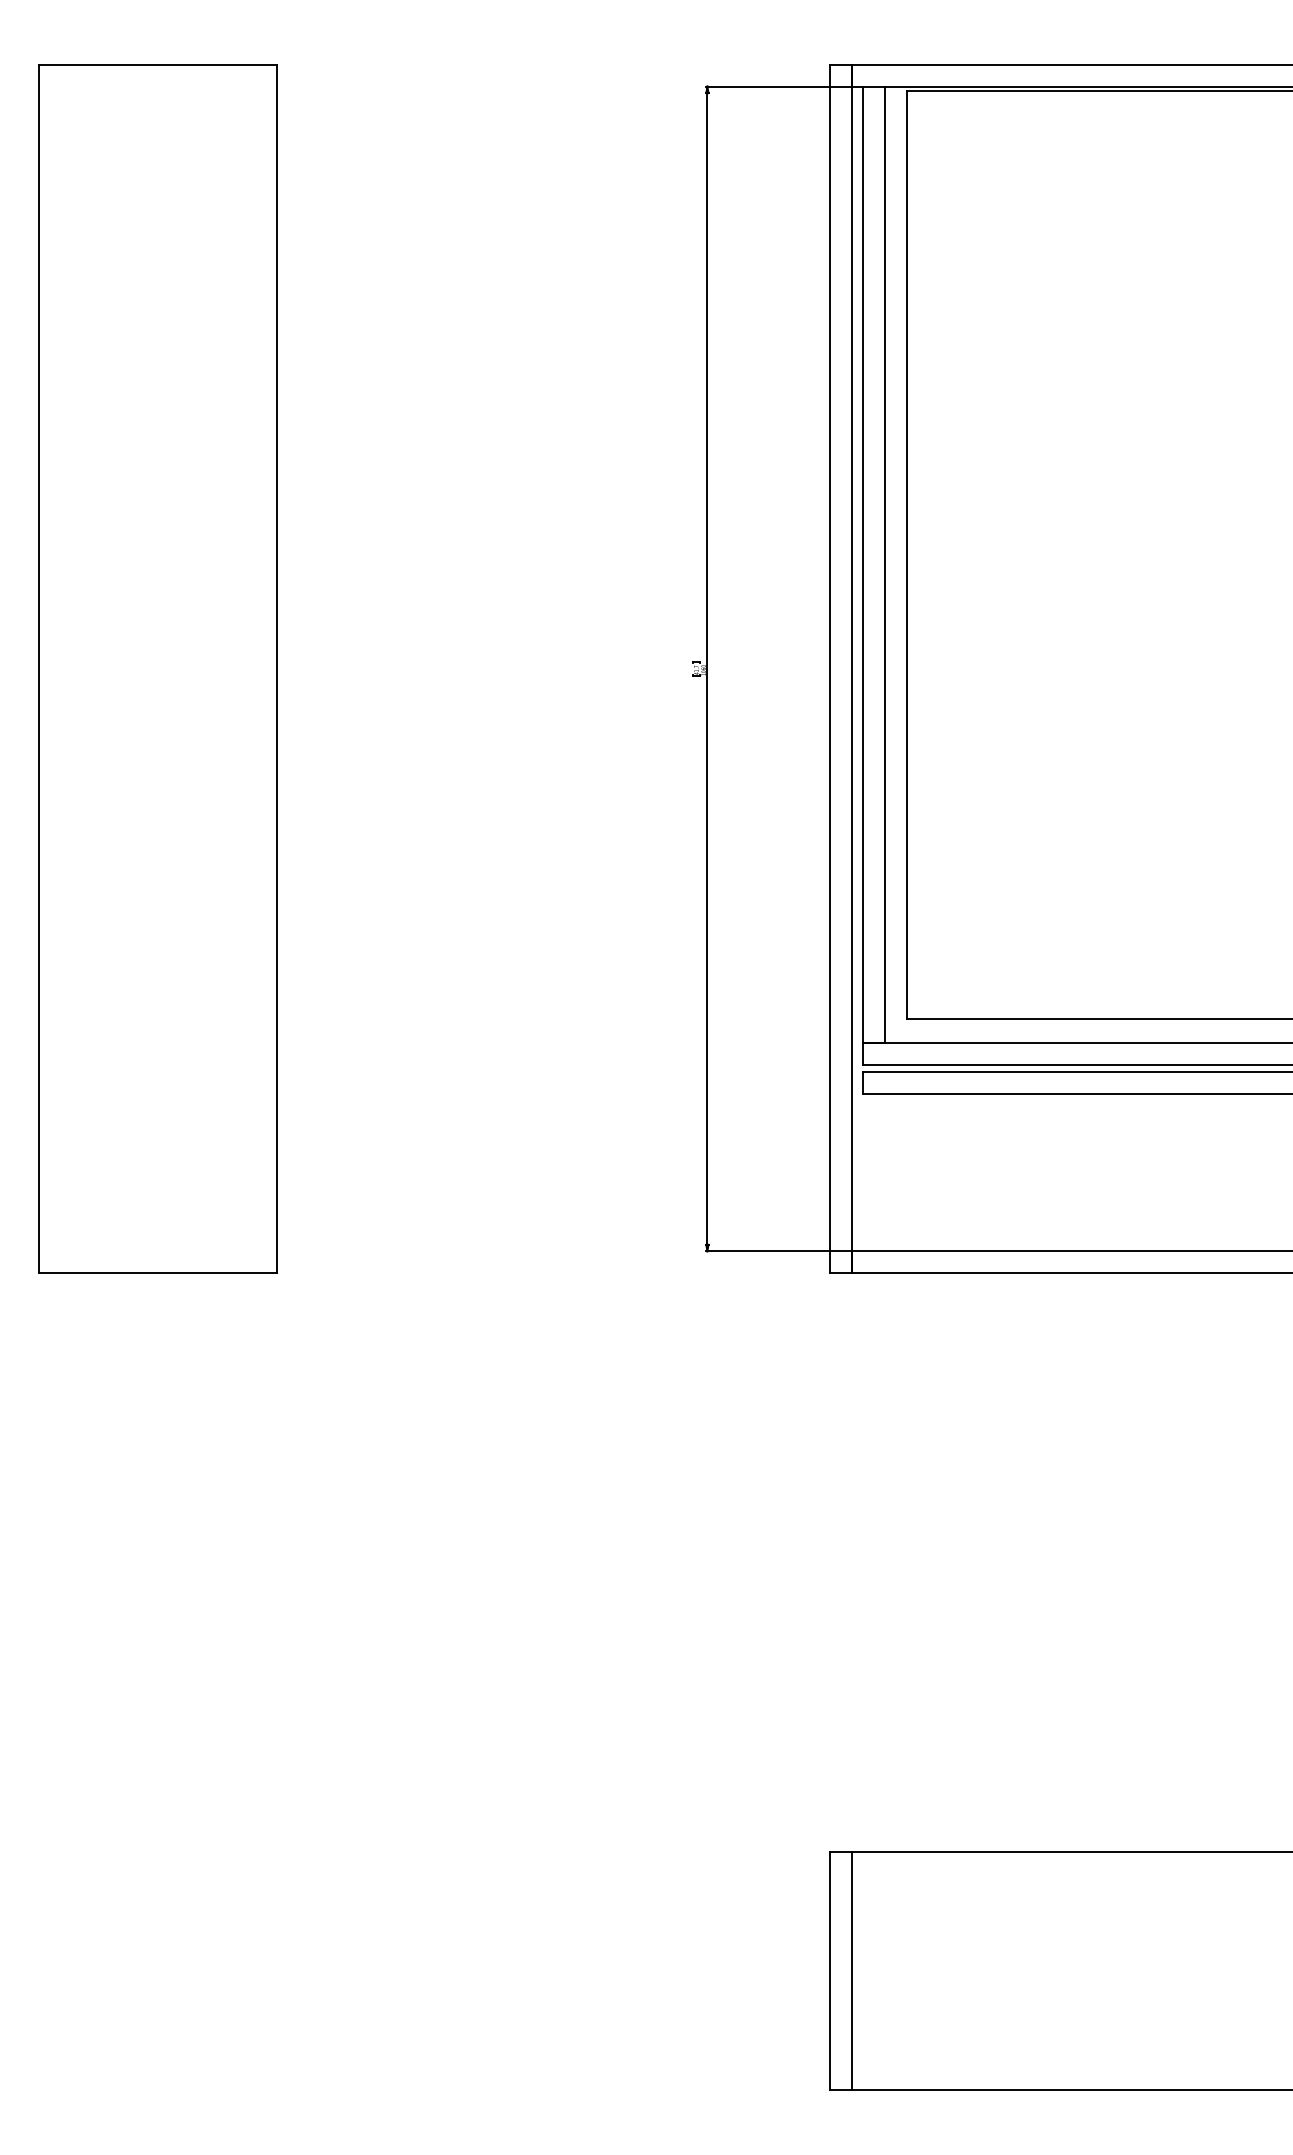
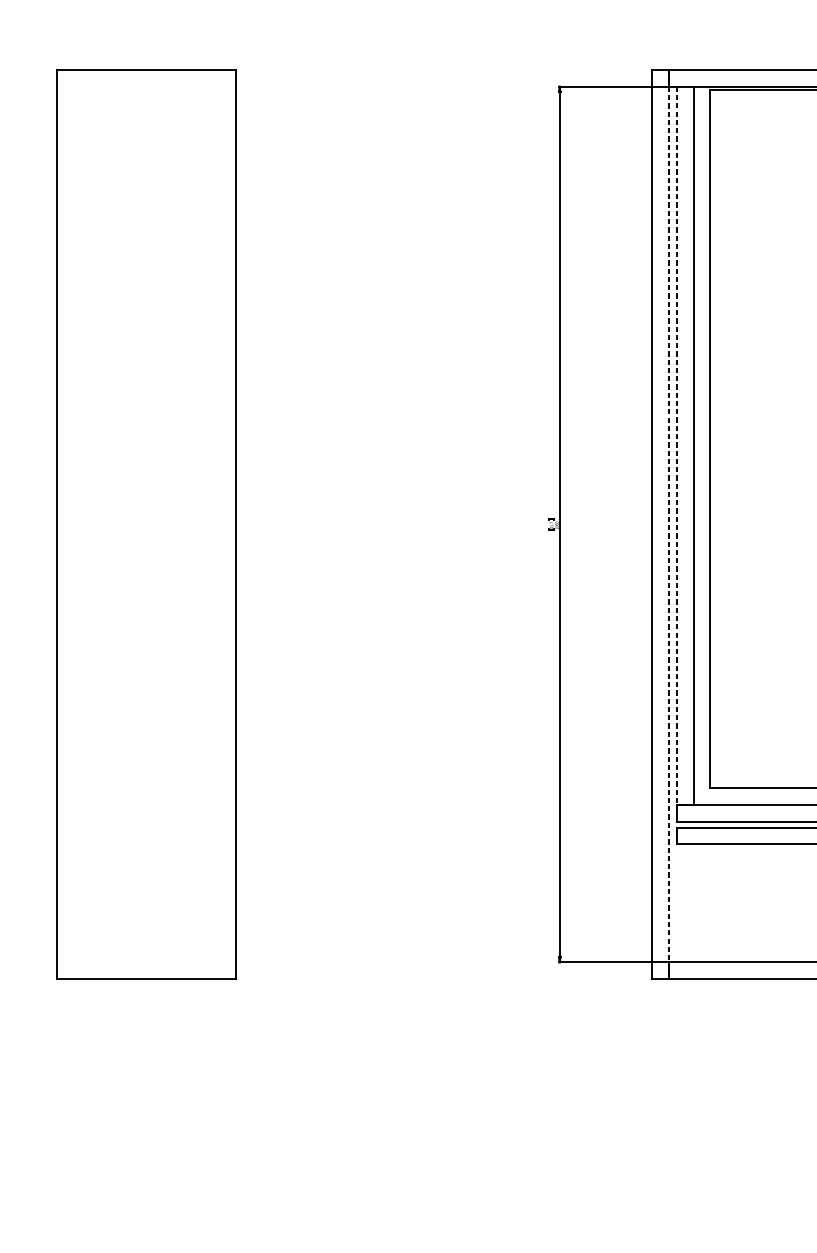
line: (863, 564) -> (677, 445), solid -> dashed
line: (852, 669) -> (668, 524), solid -> dashed

